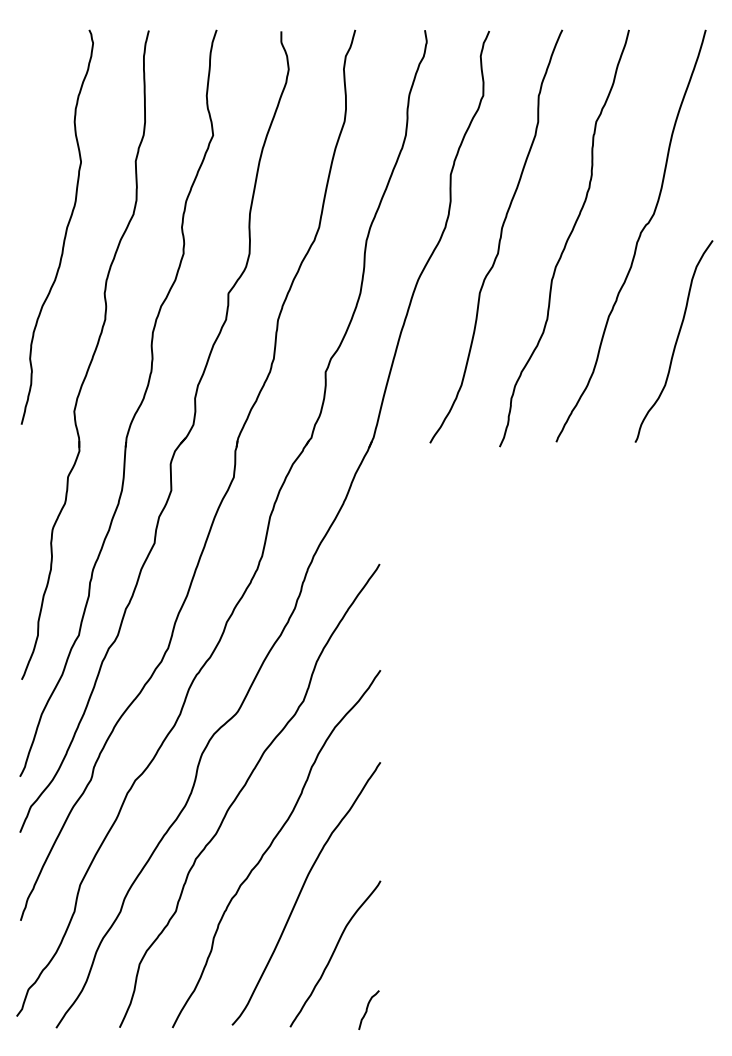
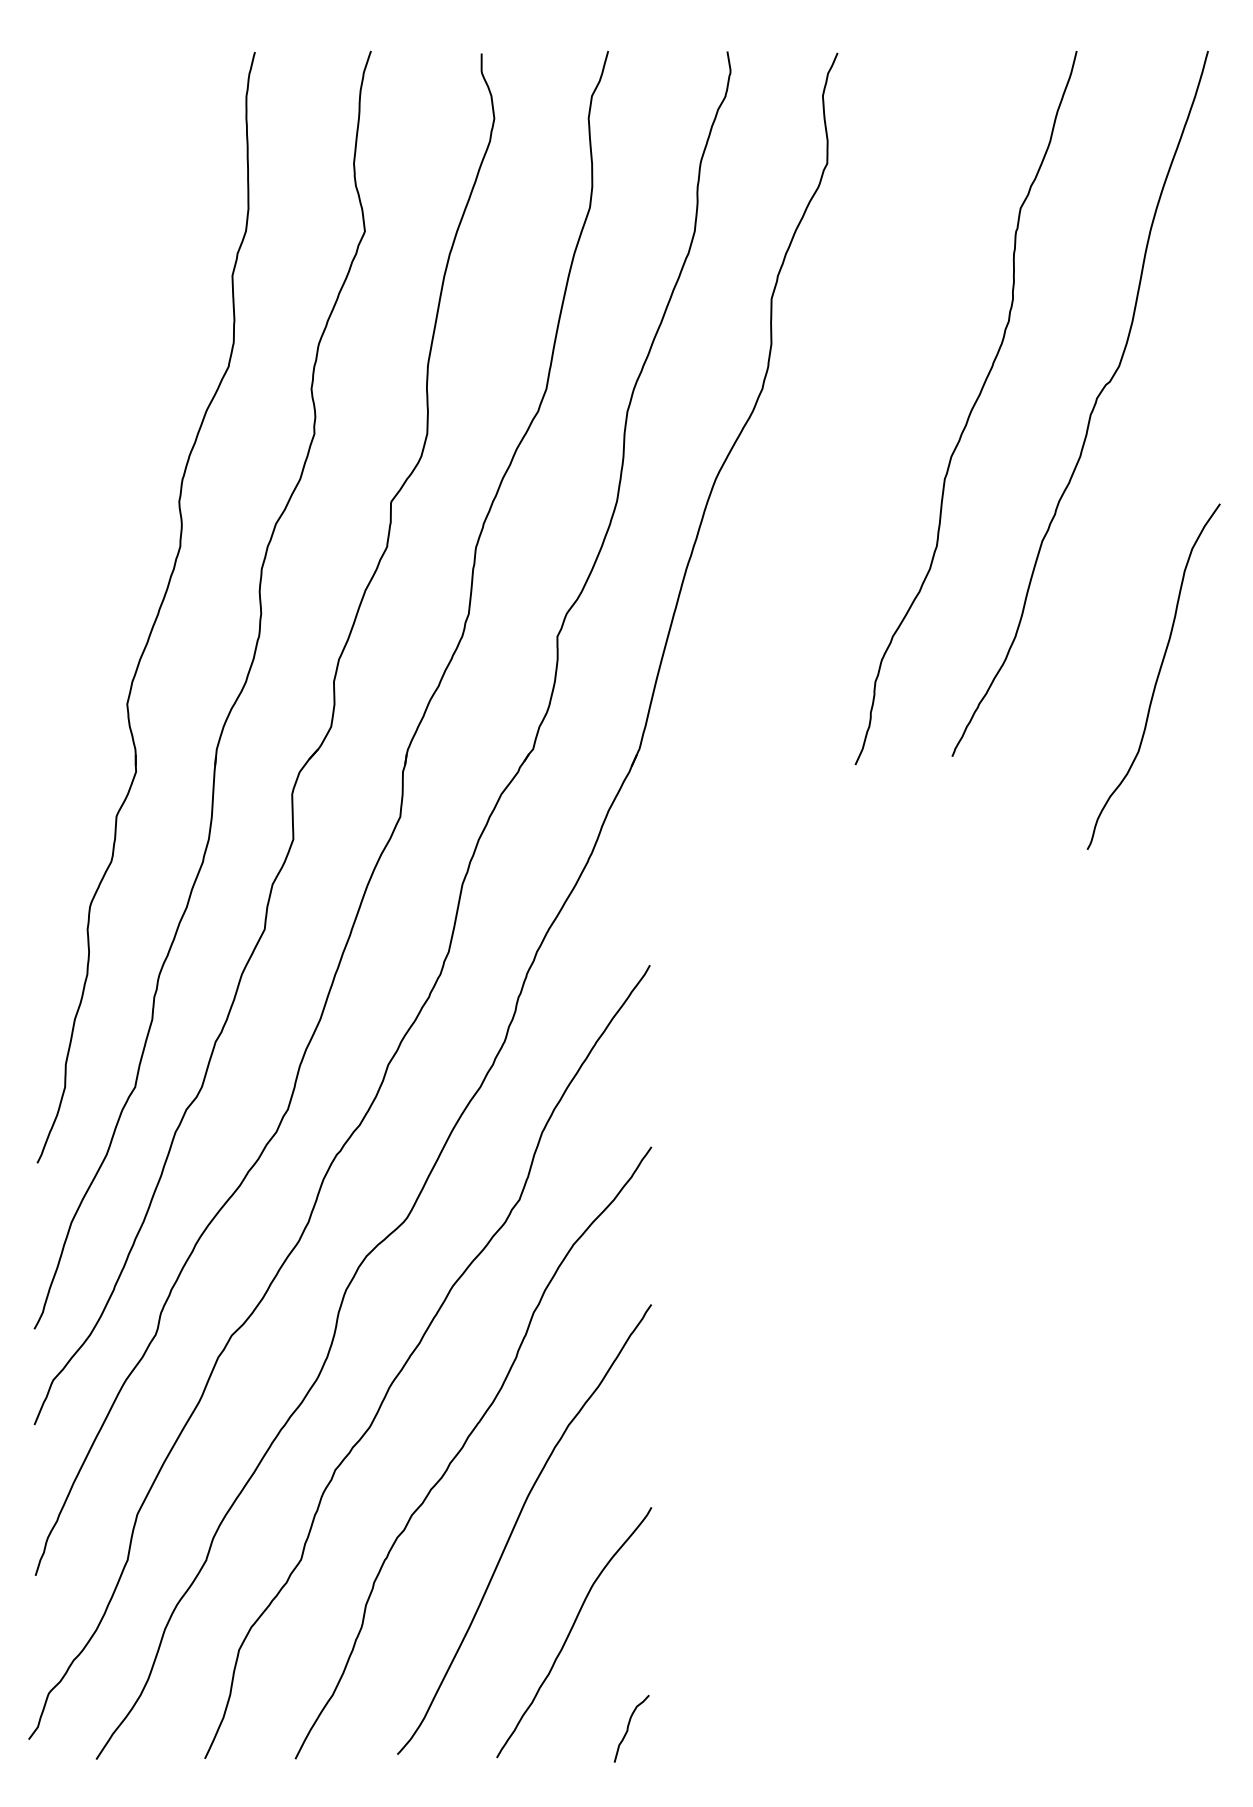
curve: (65, 229) -> (112, 392), removed
curve: (499, 237) -> (854, 406), removed
curve: (675, 341) -> (1156, 676), moved

